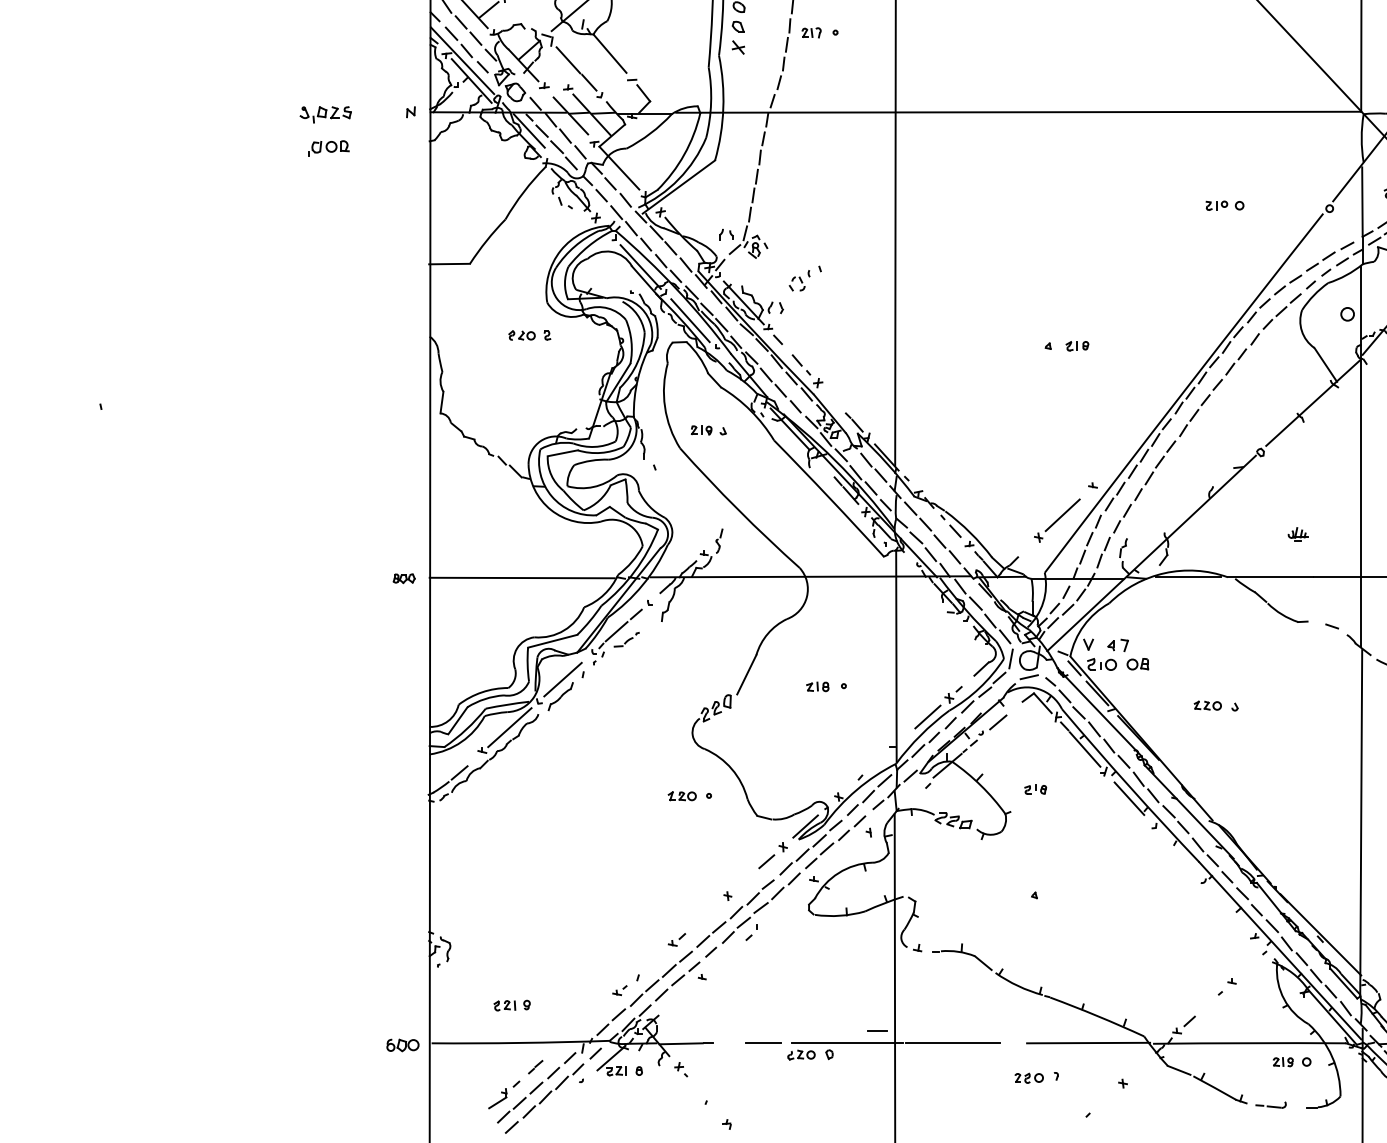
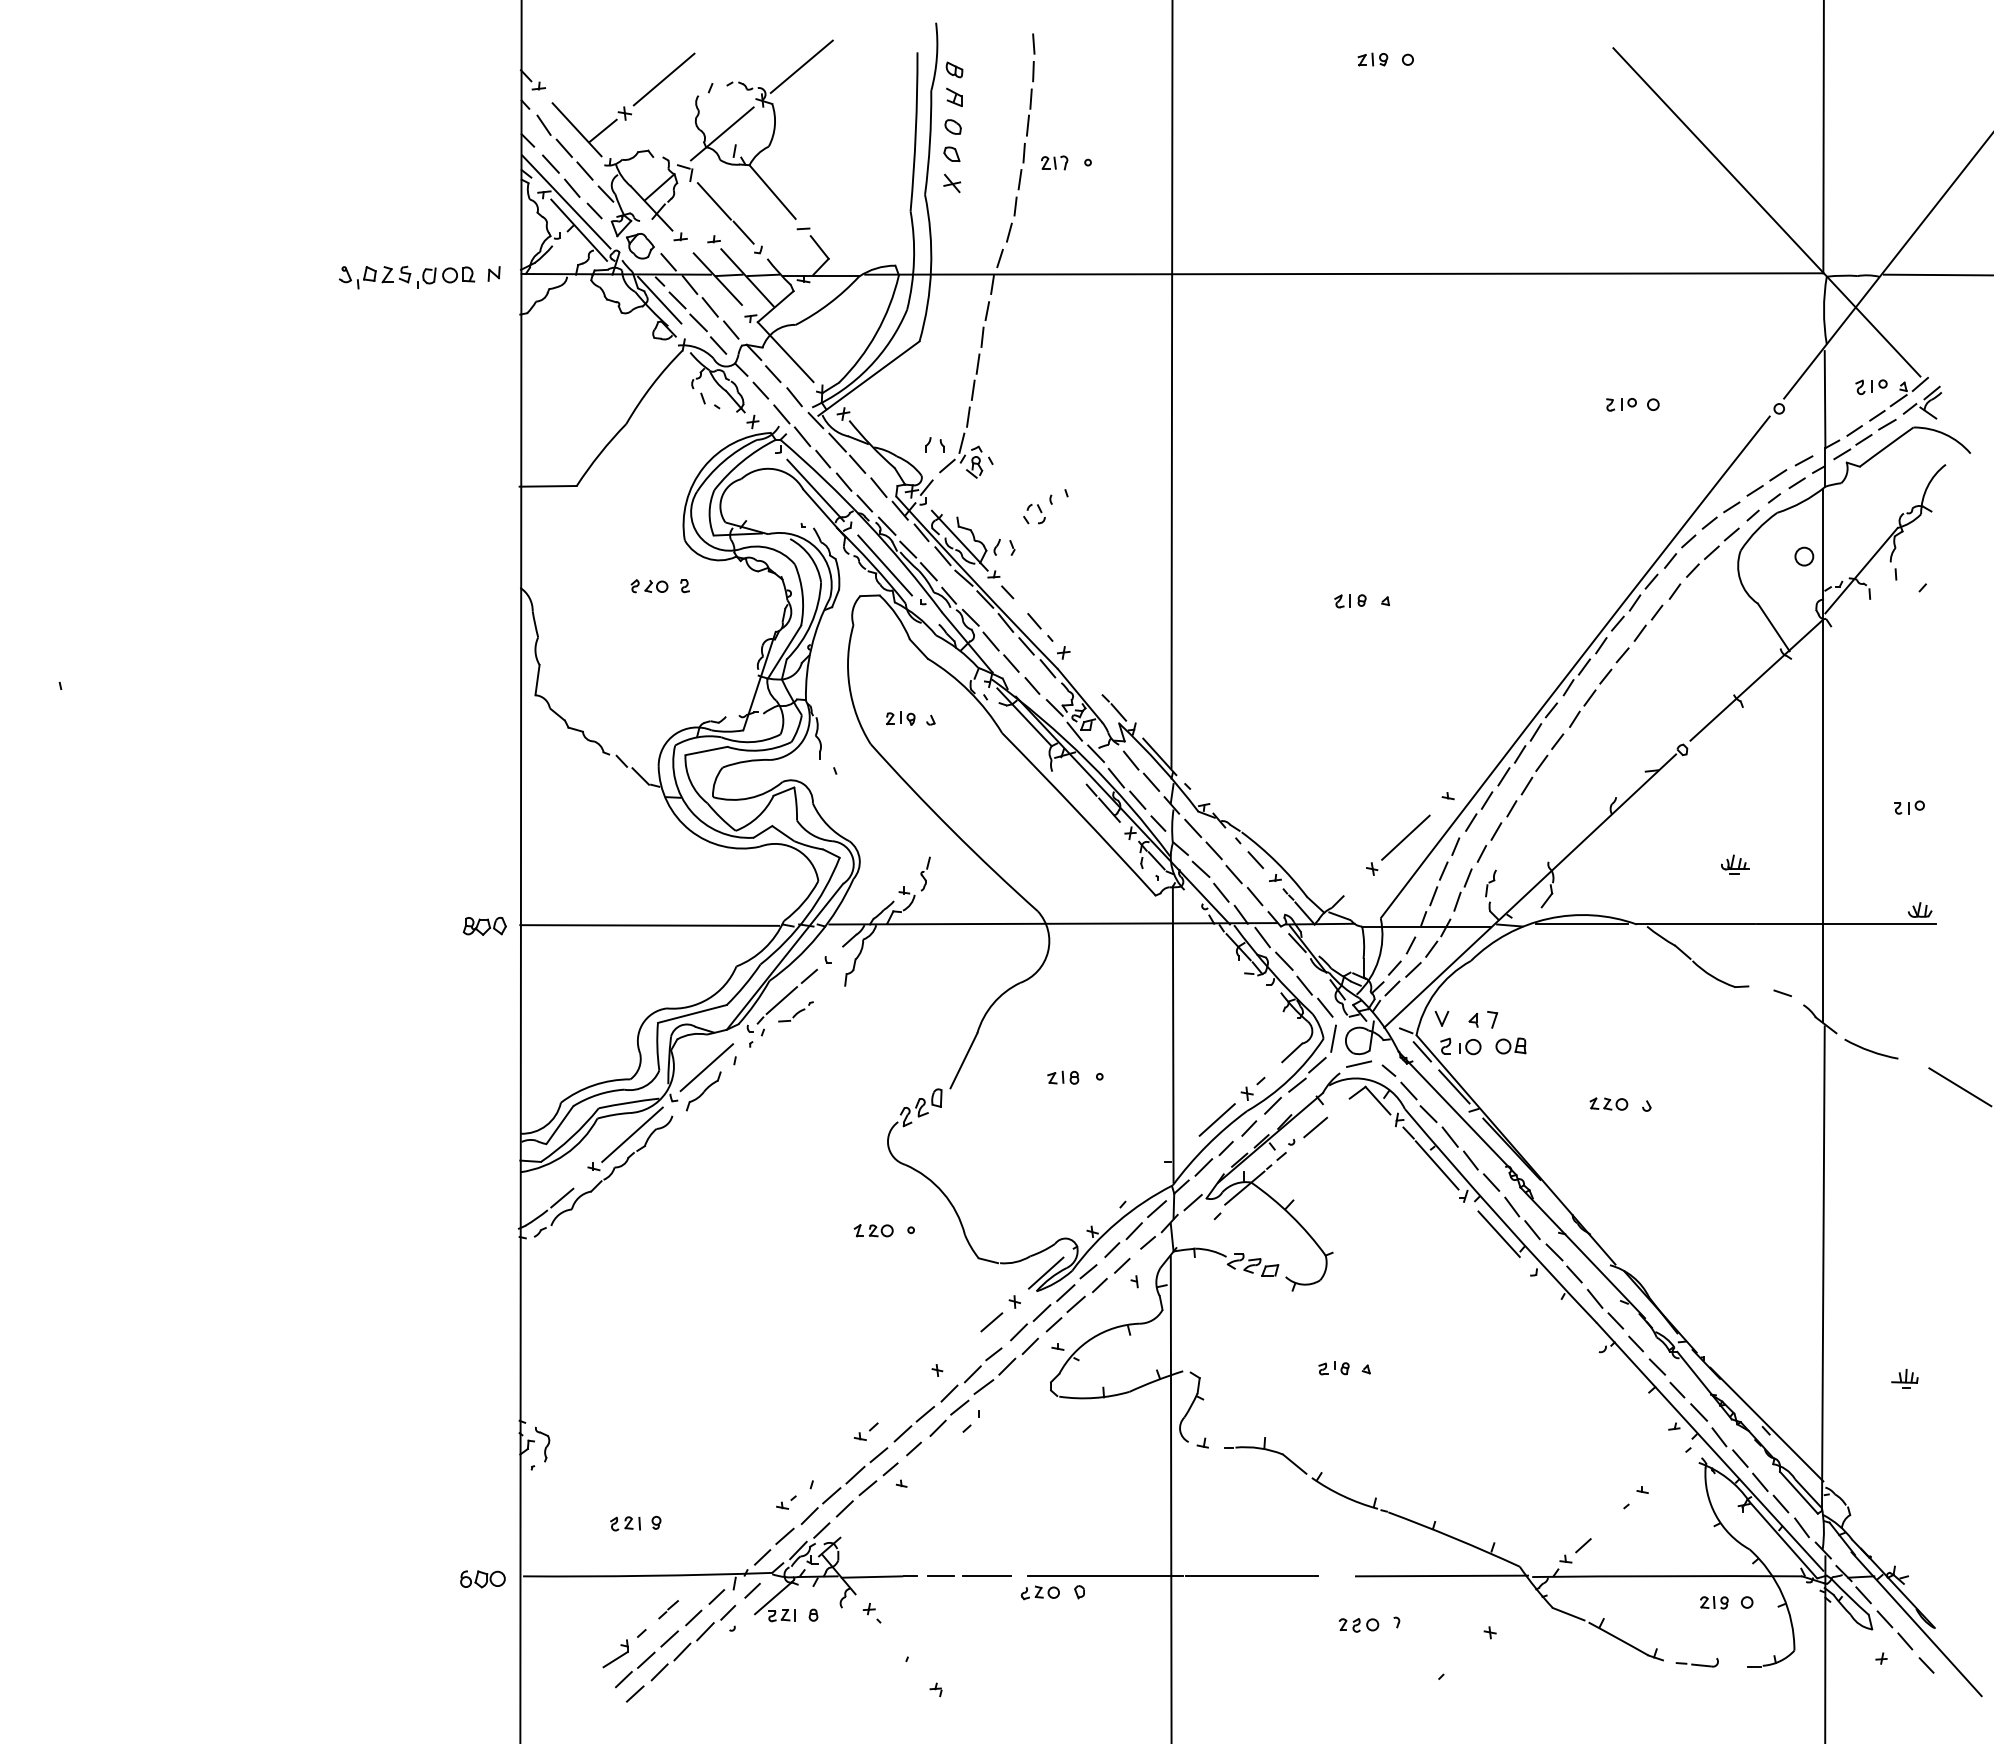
part: (329, 148) -> (446, 277), moved
part: (1077, 346) -> (1350, 601), moved
part: (404, 578) -> (484, 926), size x1.43
part: (1035, 789) -> (1333, 1368), moved
line: (877, 1030) -> (940, 1575), moved

